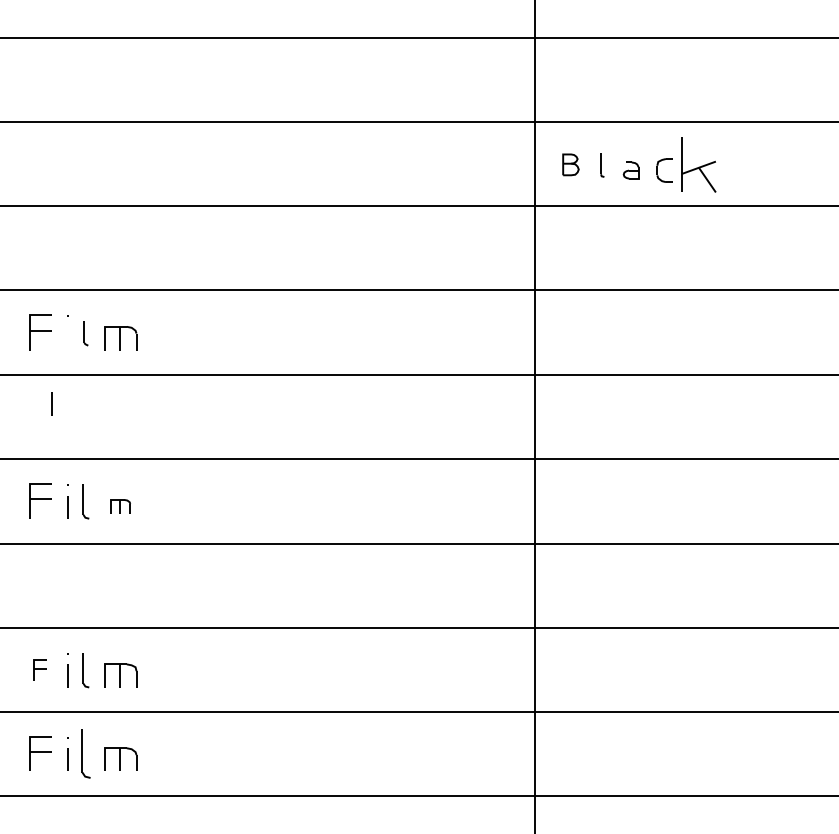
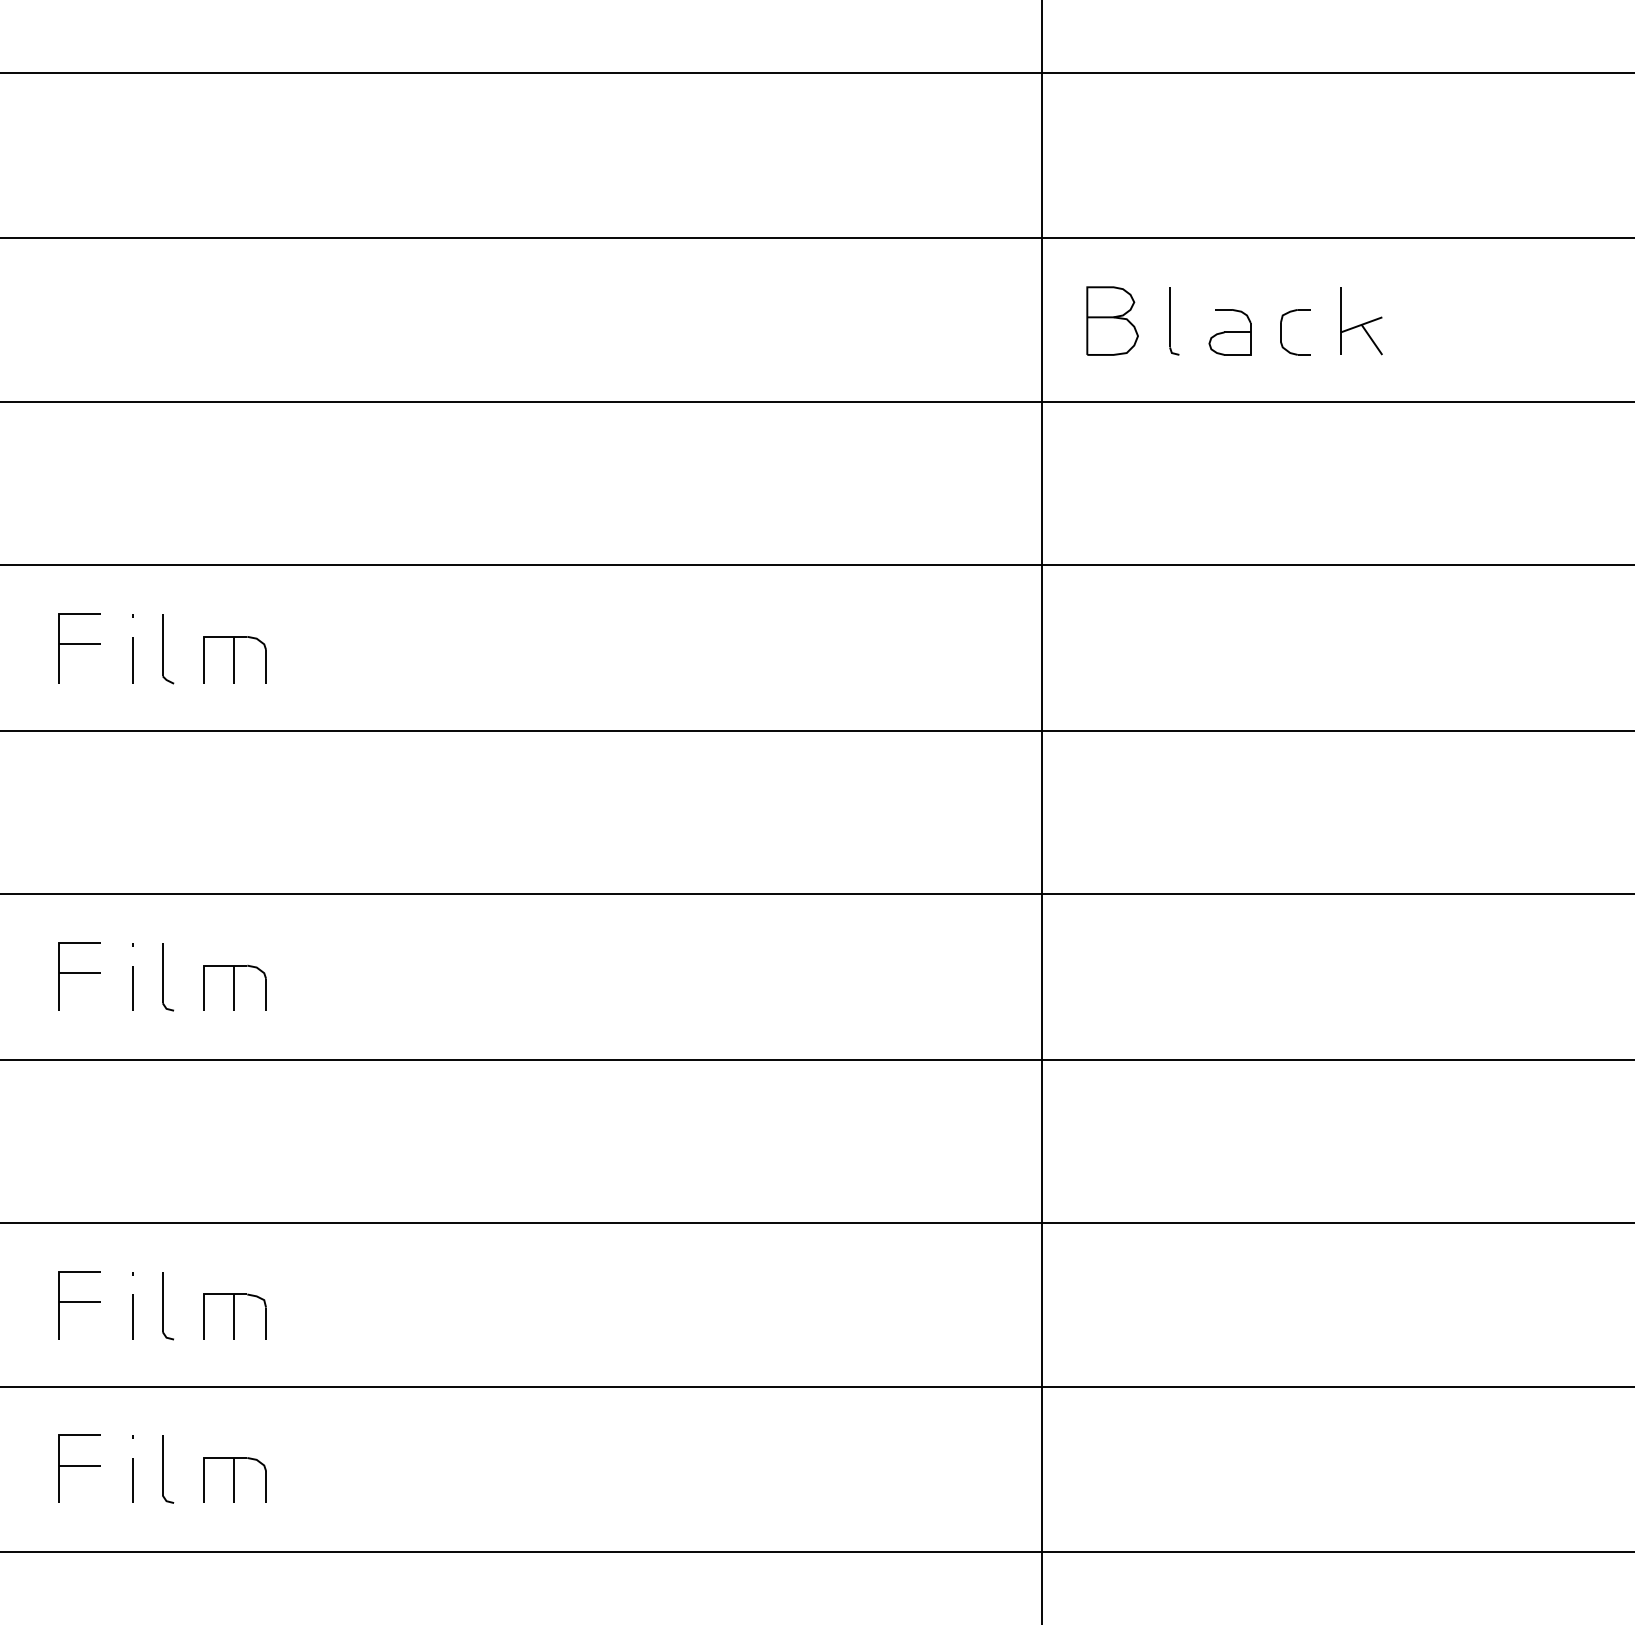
part: (570, 164) -> (1111, 320), size x1.67
part: (602, 164) -> (1174, 320), size x1.43
part: (698, 164) -> (1361, 320), size x0.62
part: (630, 170) -> (1228, 332), size x1.43
part: (85, 333) -> (166, 649), size x1.43
line: (51, 403) -> (131, 659), moved
part: (120, 506) -> (234, 986), size x1.67
part: (40, 669) -> (79, 1304), size x1.67
part: (85, 754) -> (166, 1470), size x0.71

